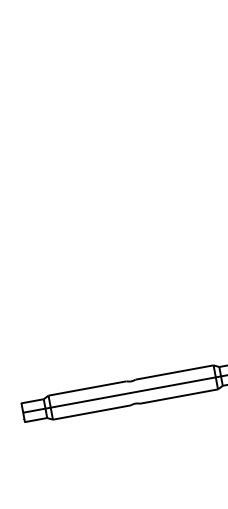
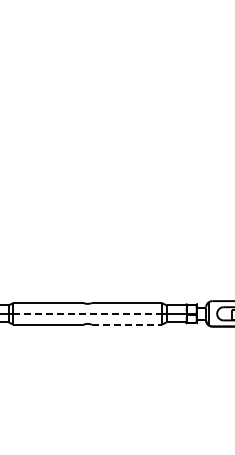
line: (134, 391) -> (88, 313), solid -> dashed
line: (179, 396) -> (127, 324), solid -> dashed

